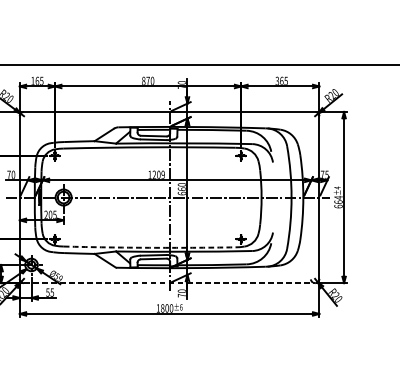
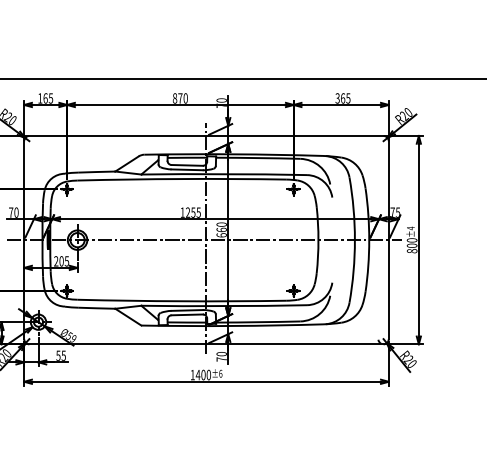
text: (160, 174) -> (195, 212), 1209 -> 1255
text: (338, 201) -> (411, 245), 664 -> 800
arc: (149, 247) -> (182, 301), dashed -> solid
line: (169, 283) -> (206, 344), dashed -> solid
text: (162, 307) -> (197, 374), 1800 -> 1400

